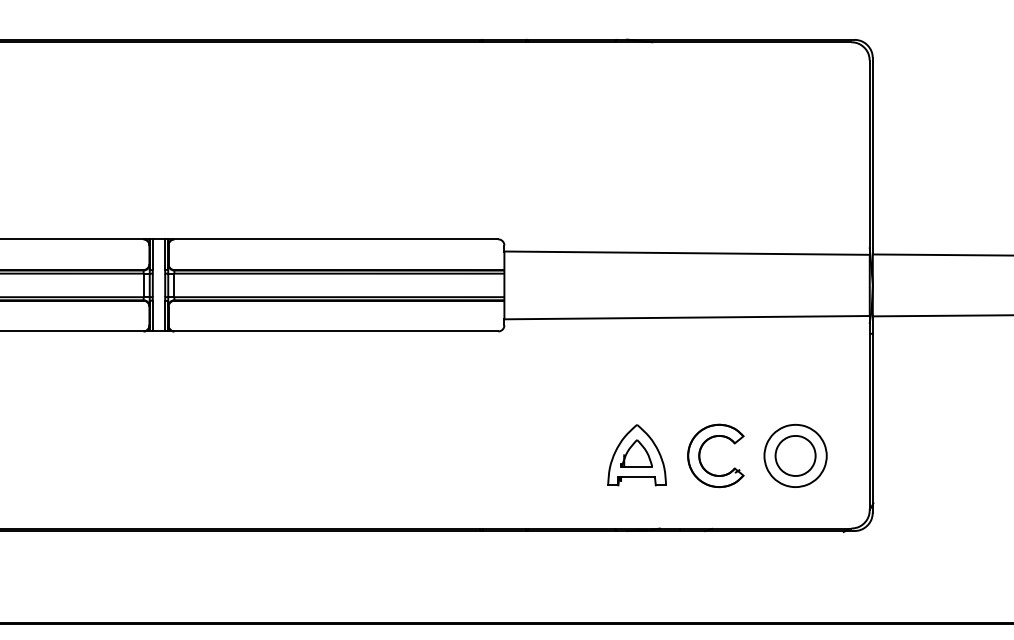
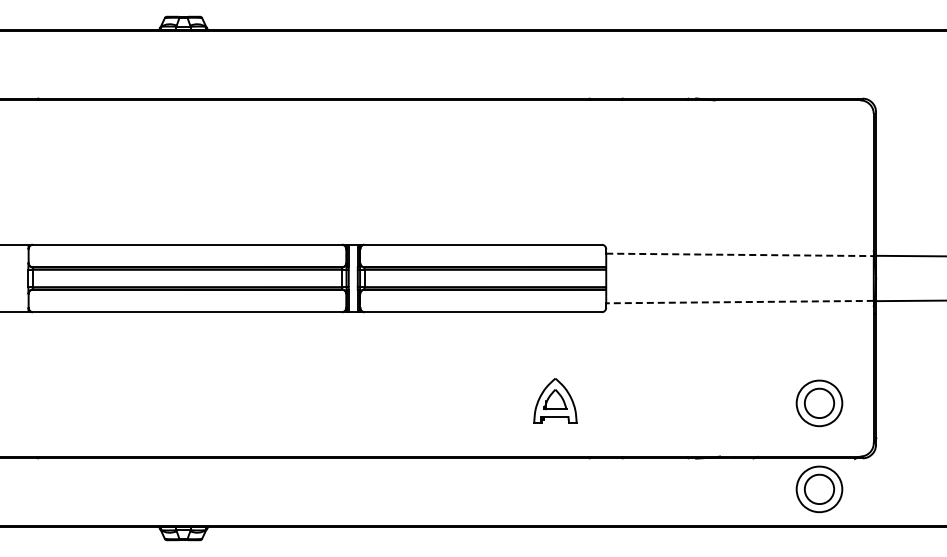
line: (687, 252) -> (740, 254), solid -> dashed
line: (687, 318) -> (740, 302), solid -> dashed
part: (701, 452) -> (750, 400), removed
part: (637, 454) -> (555, 400), moved
part: (795, 573) -> (819, 489), added

